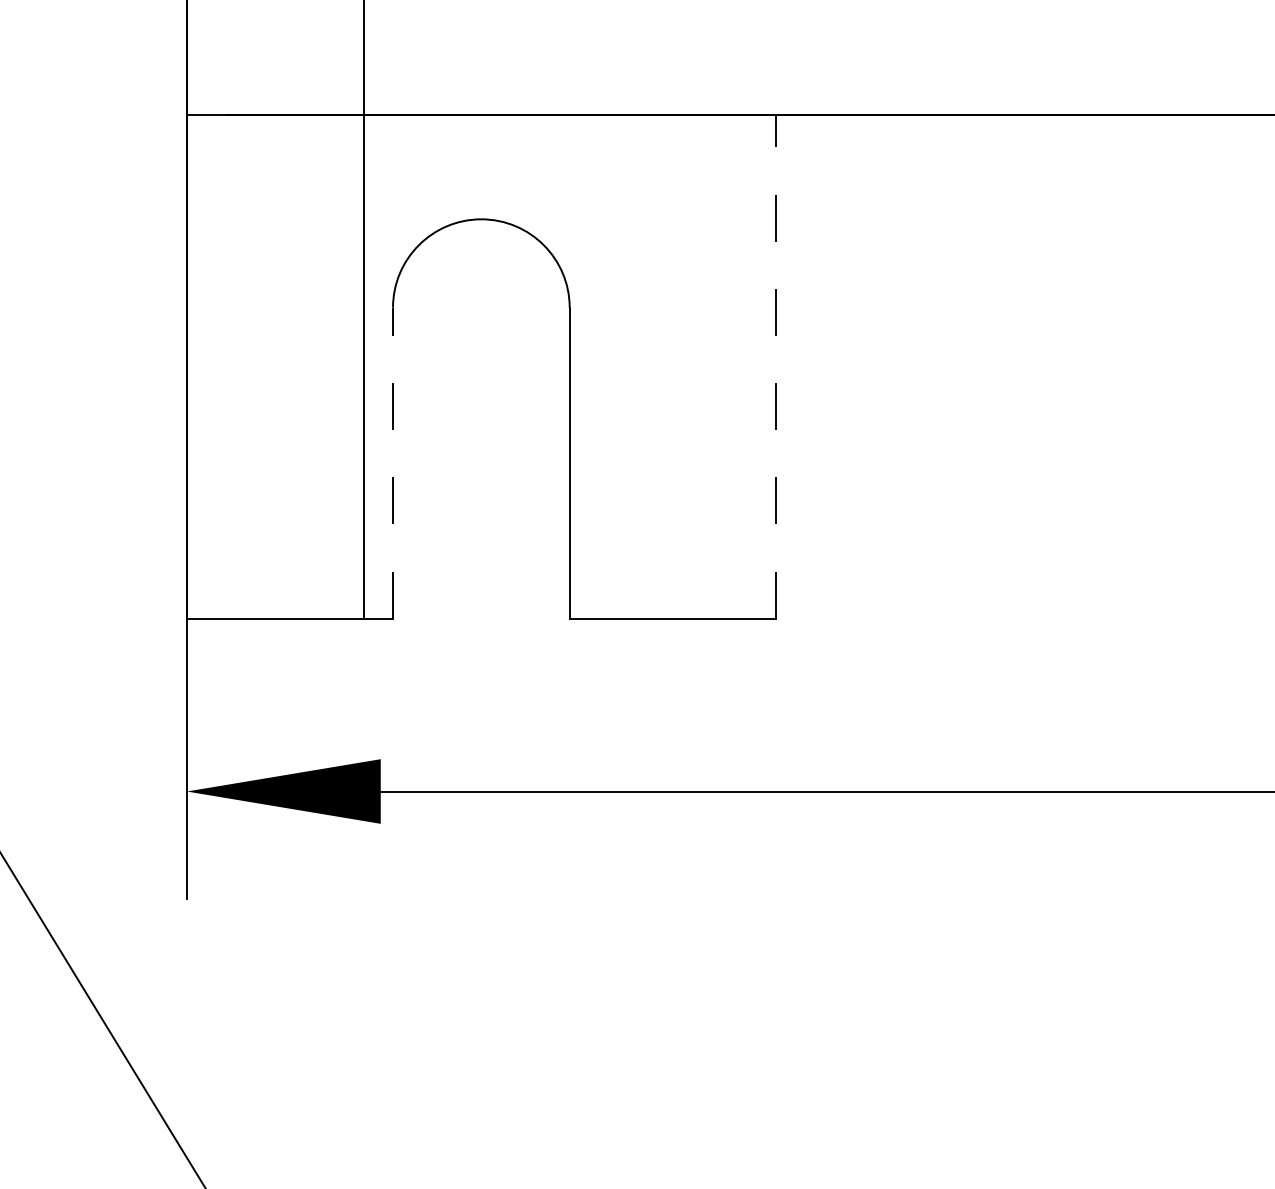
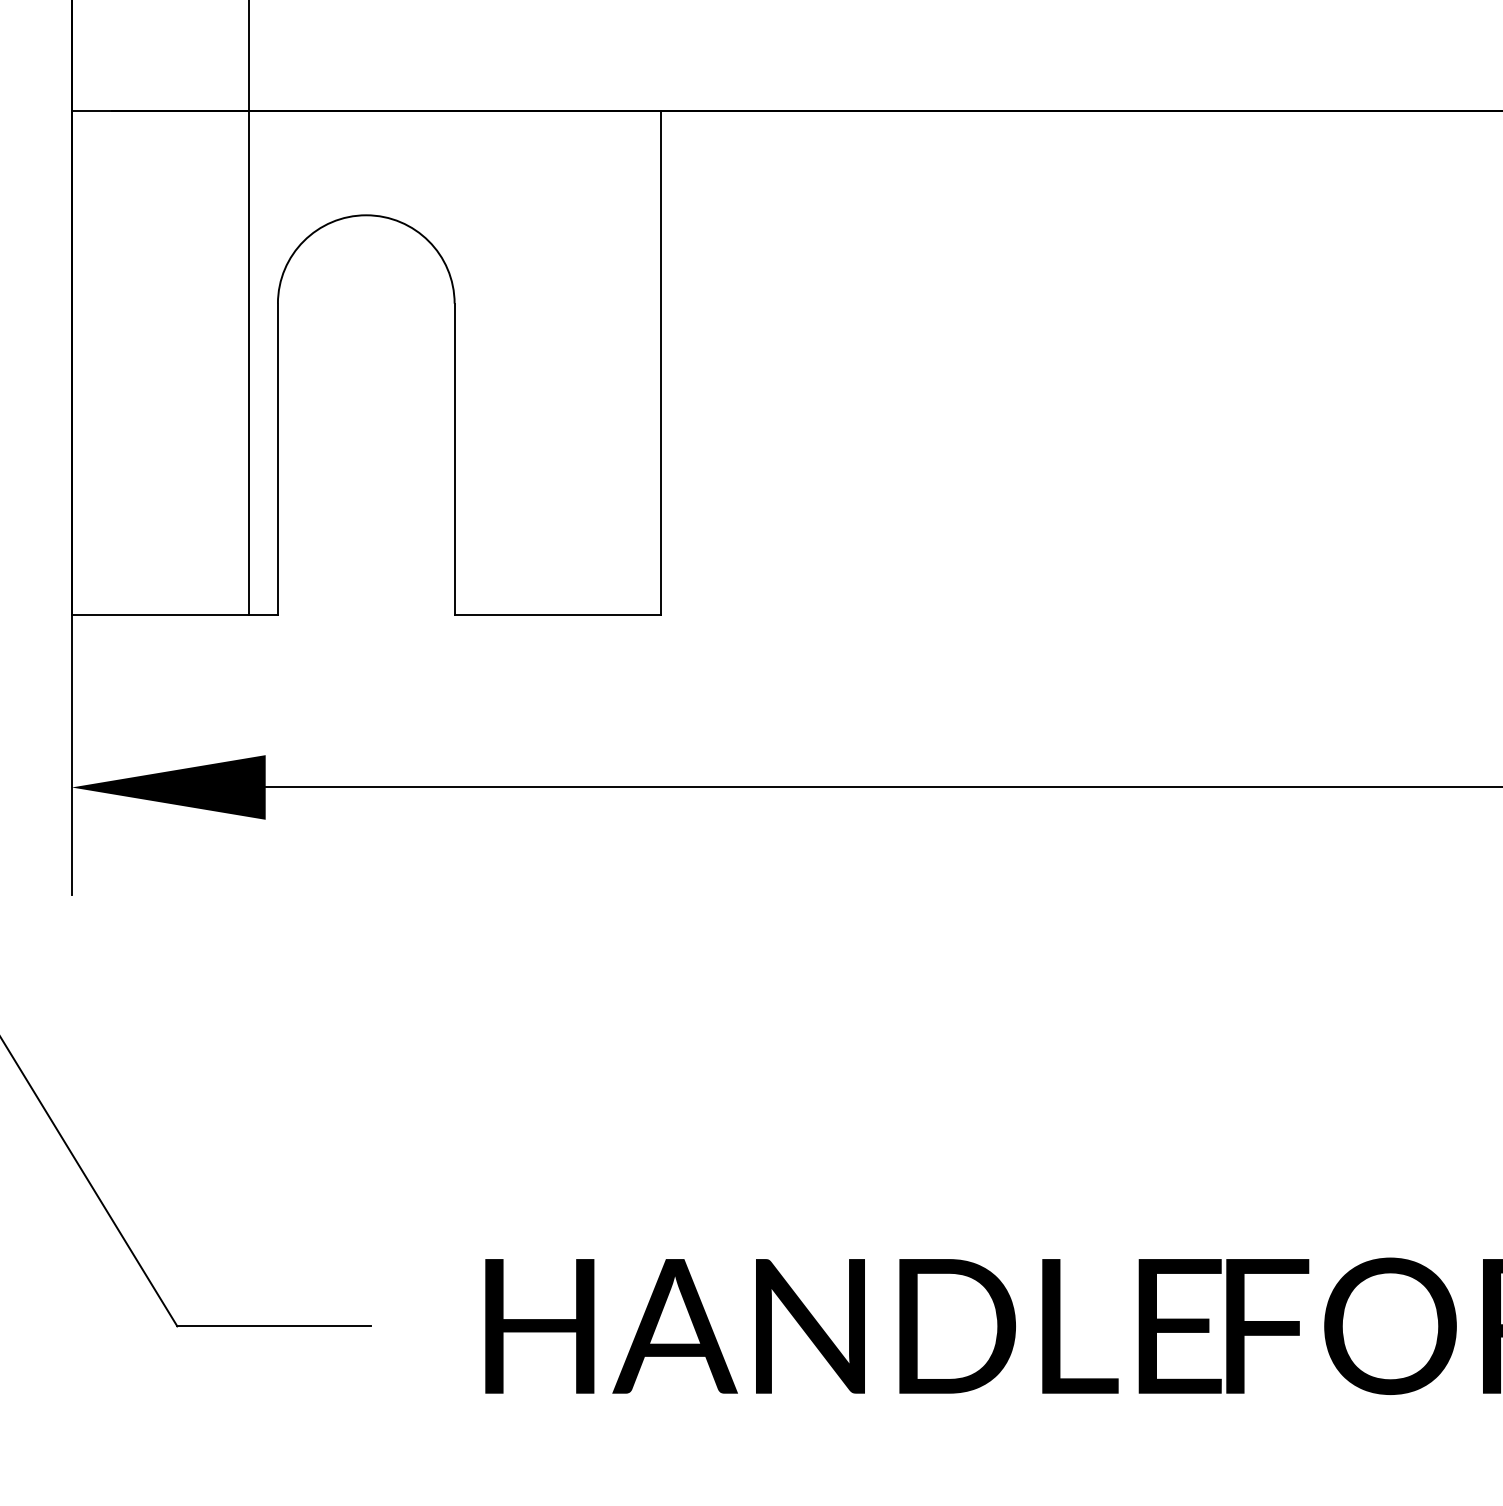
line: (775, 366) -> (660, 362), dashed -> solid
line: (392, 462) -> (277, 458), dashed -> solid

